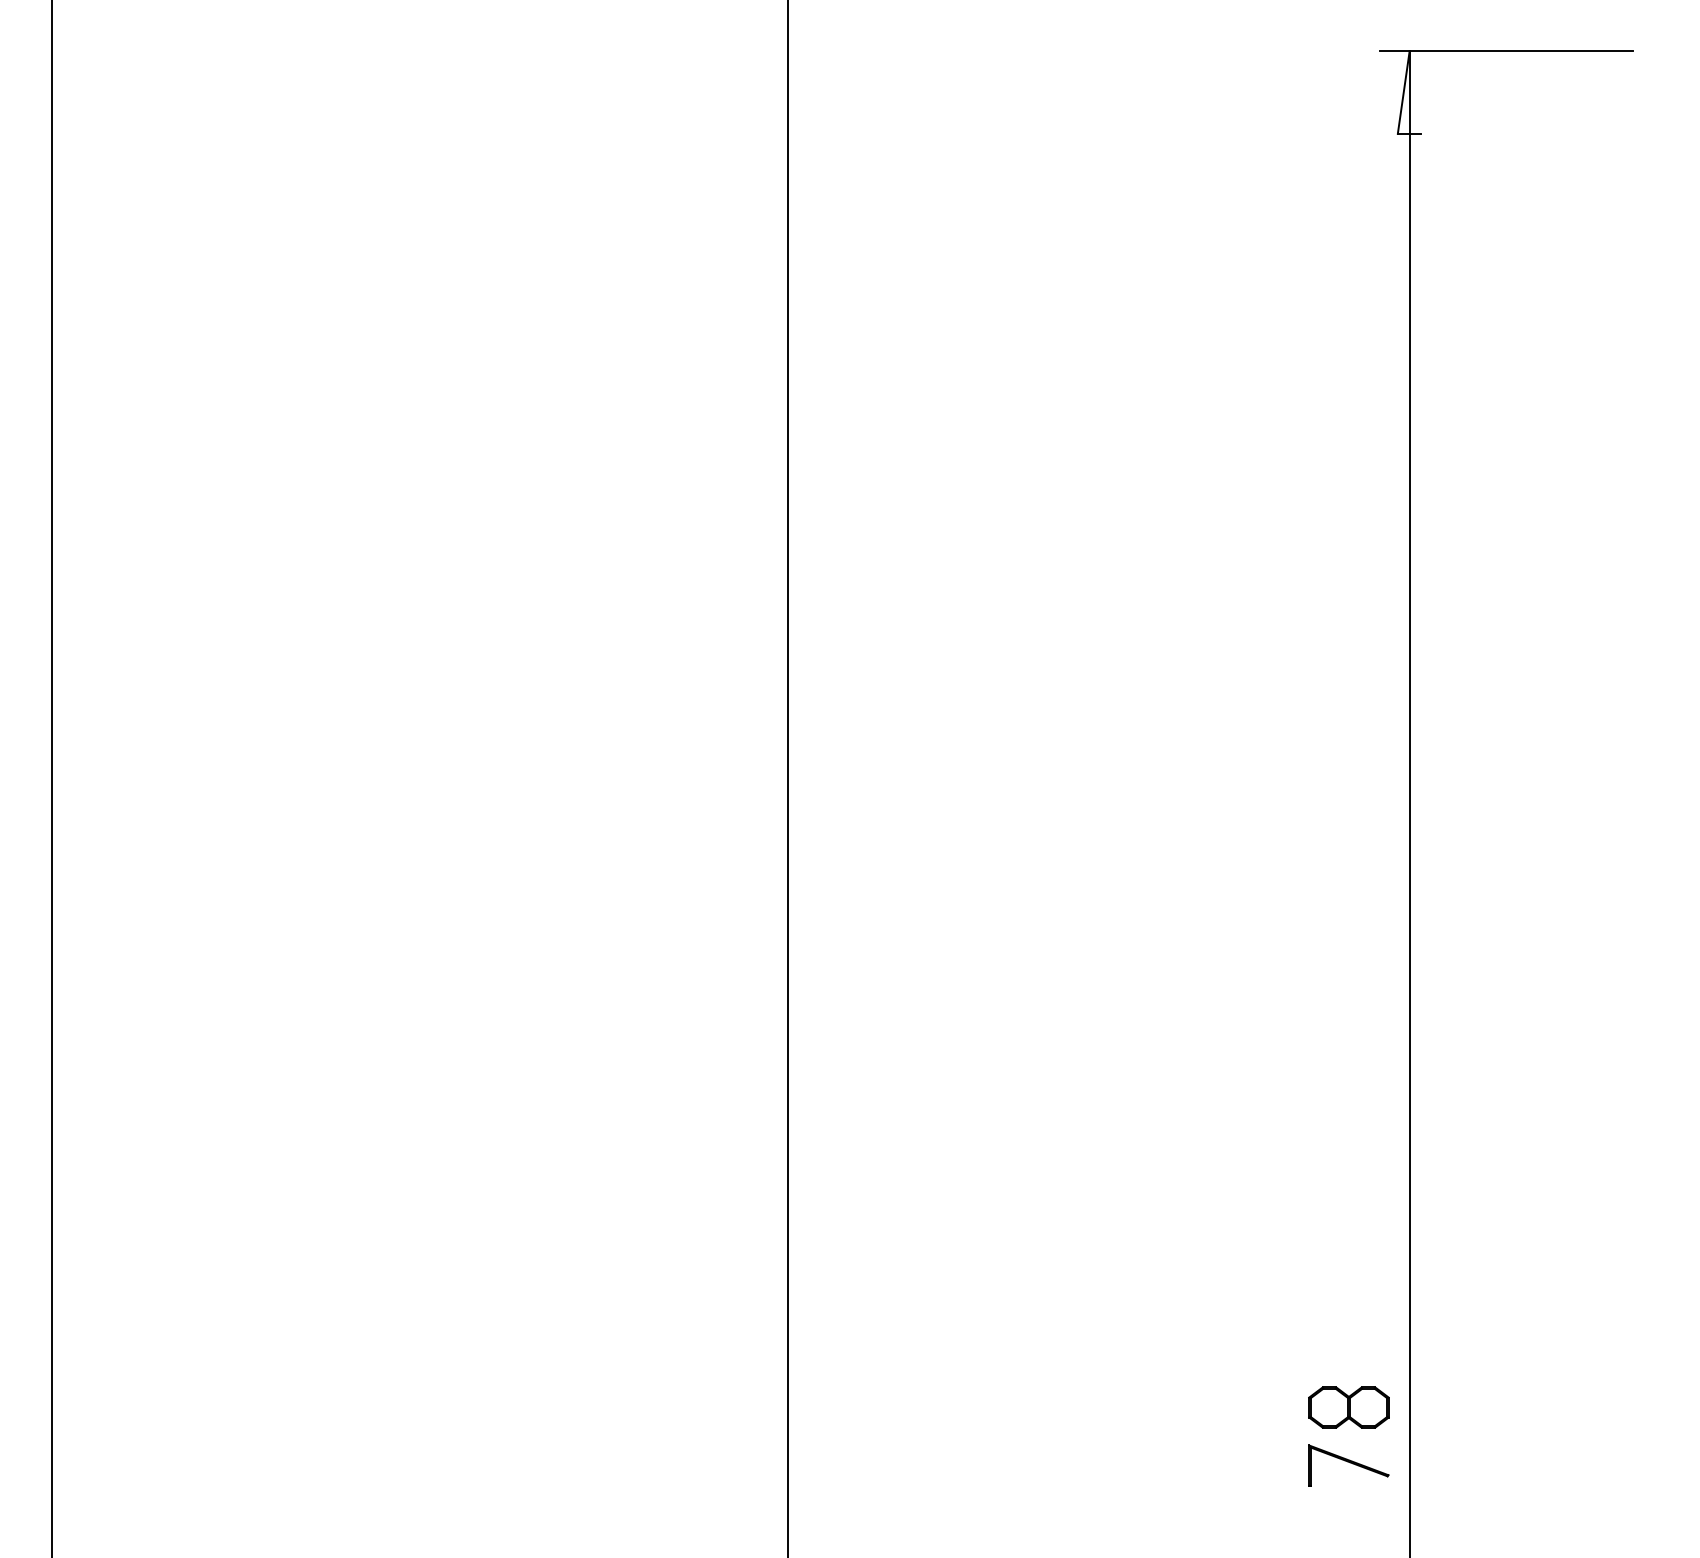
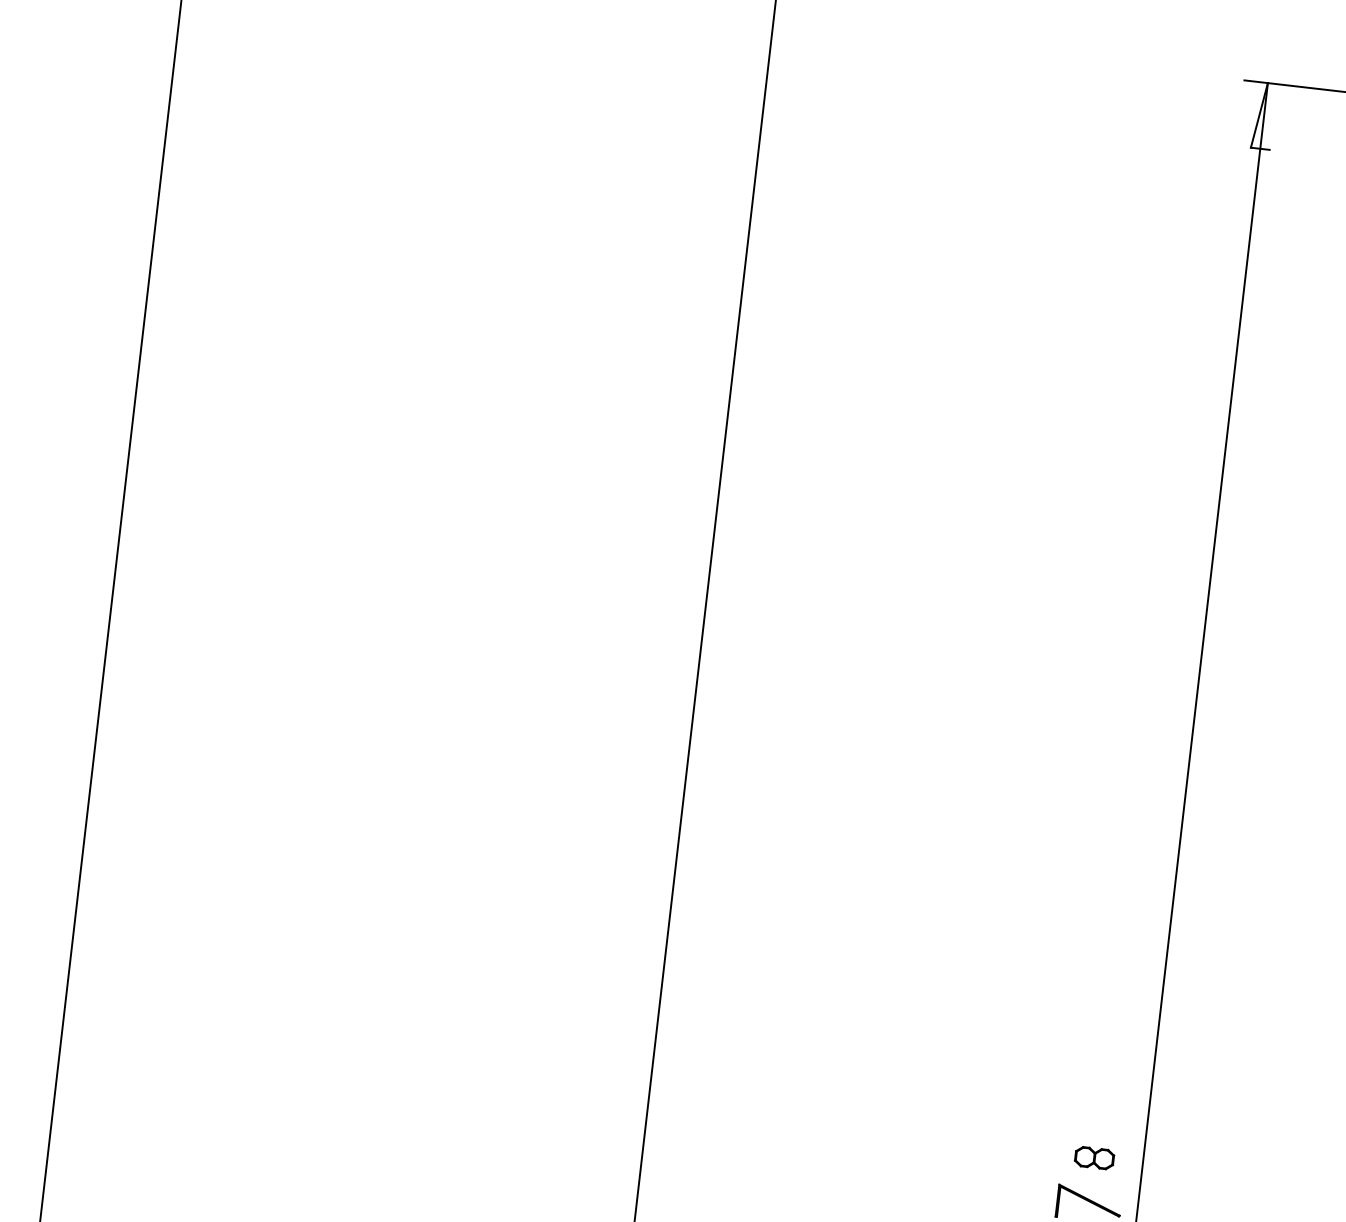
part: (1348, 1407) -> (1094, 1158), size x0.6

